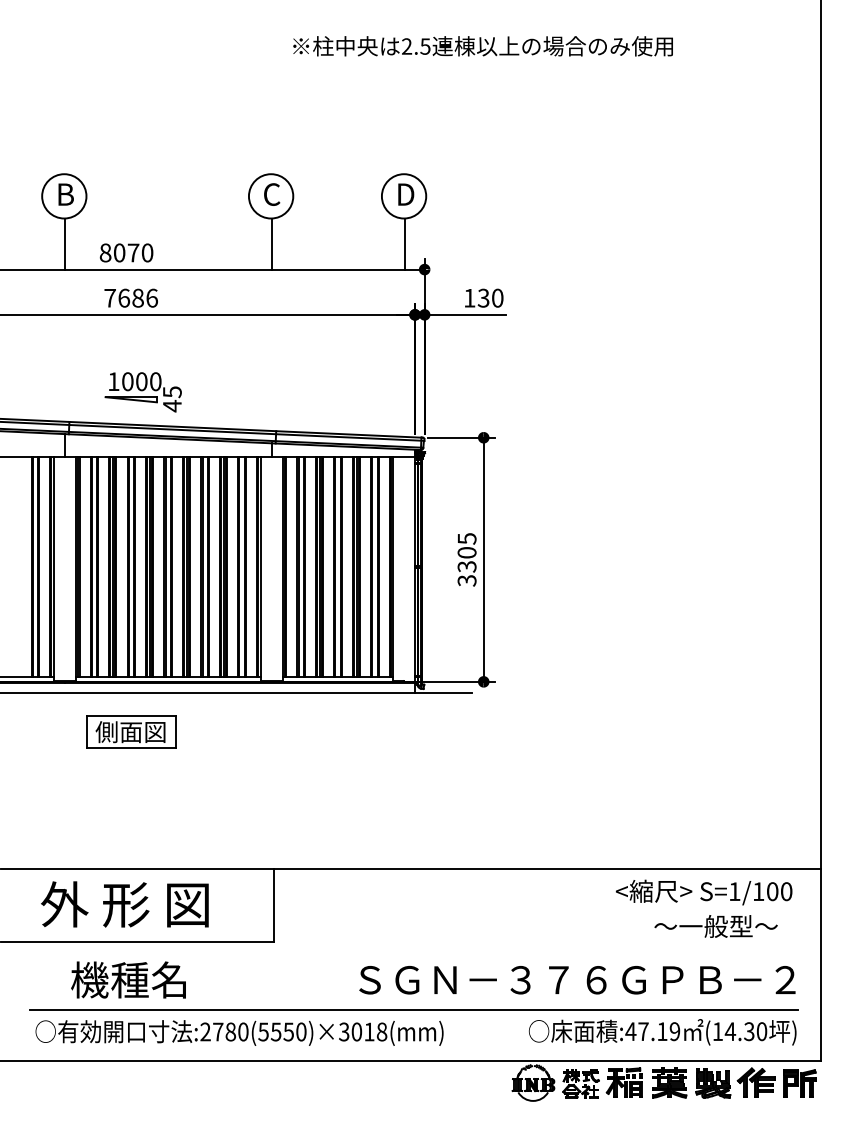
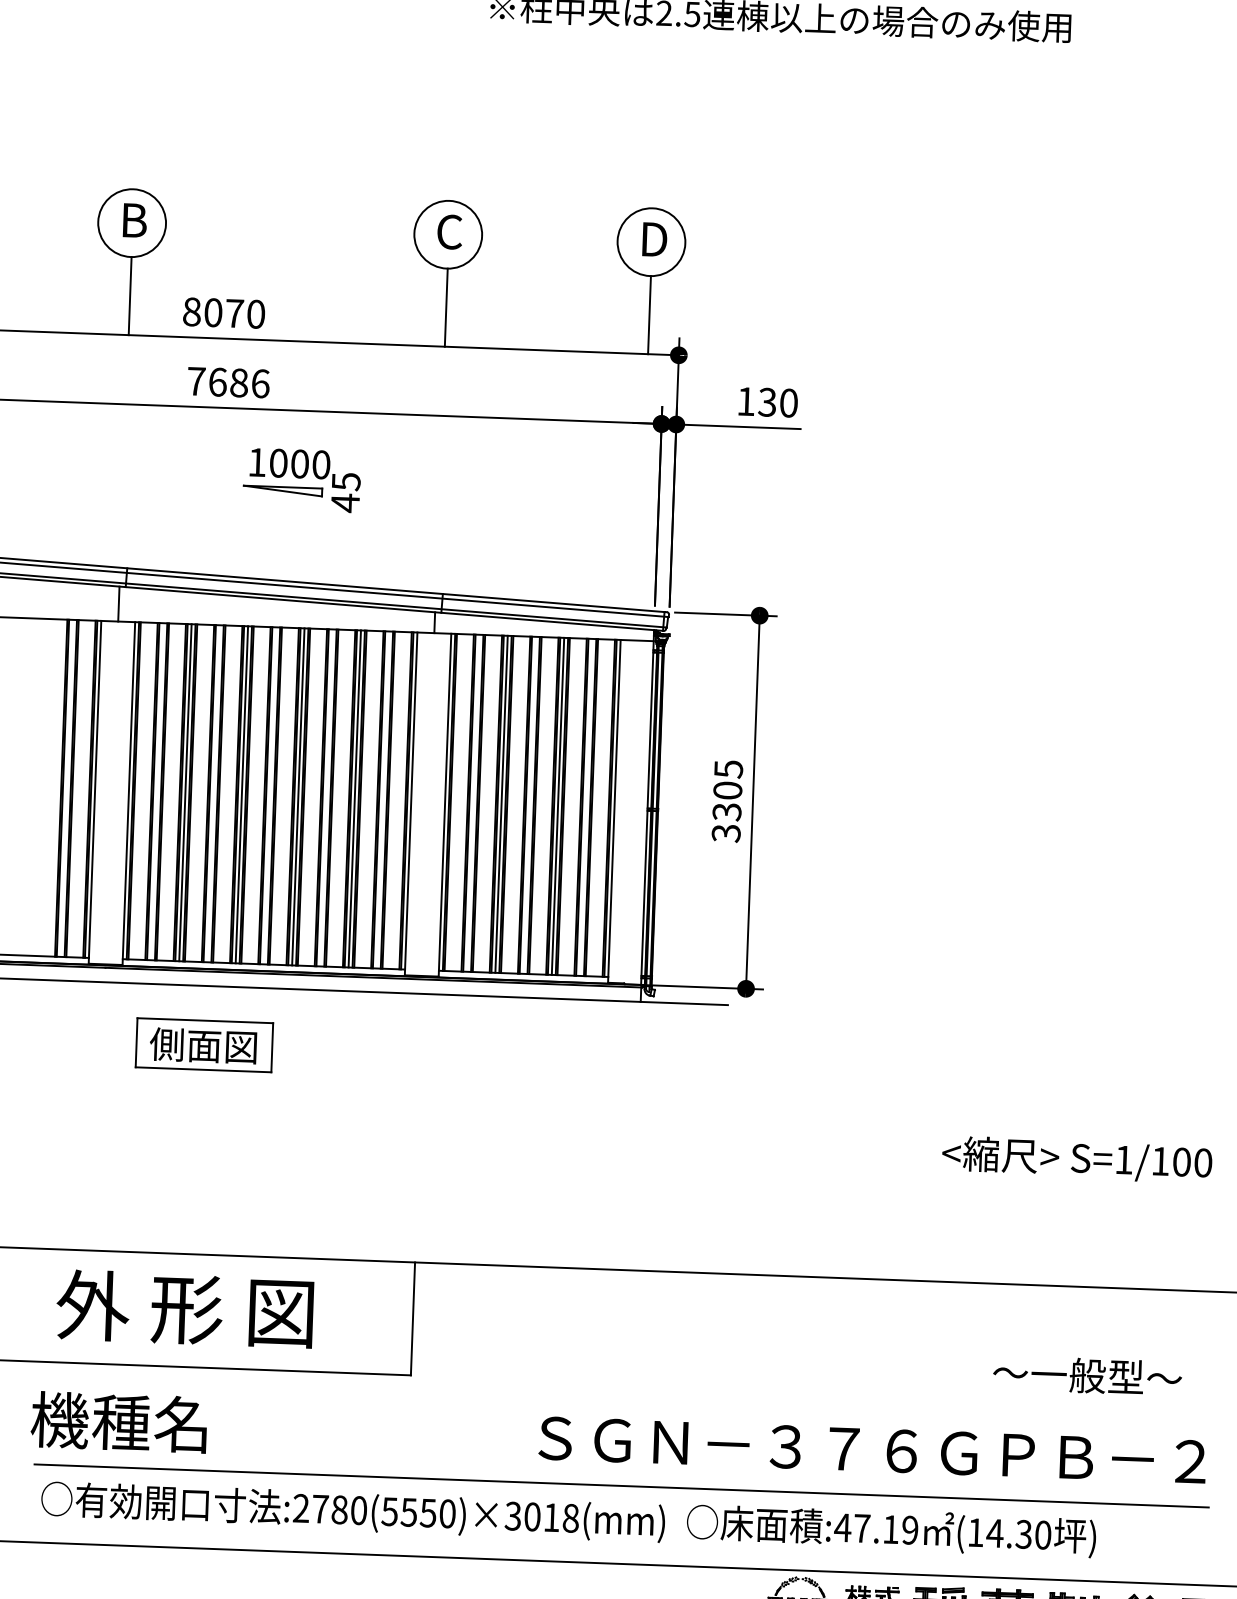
part: (142, 392) -> (300, 480), moved
text: (704, 892) -> (1077, 1159), moved
text: (128, 979) -> (119, 1421), moved
text: (662, 1032) -> (891, 1530), moved

